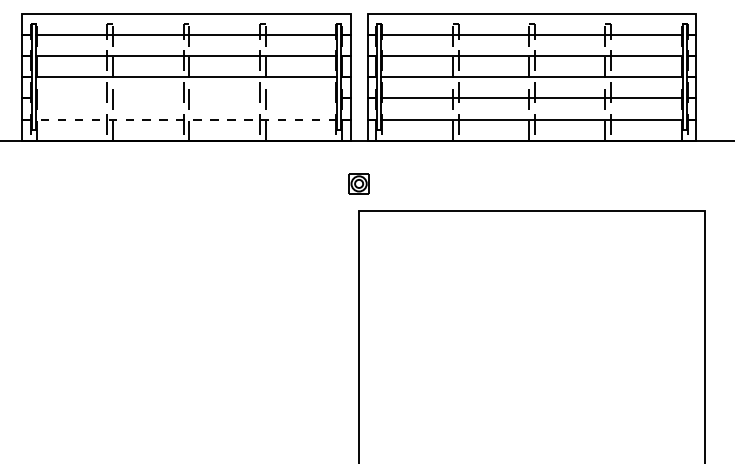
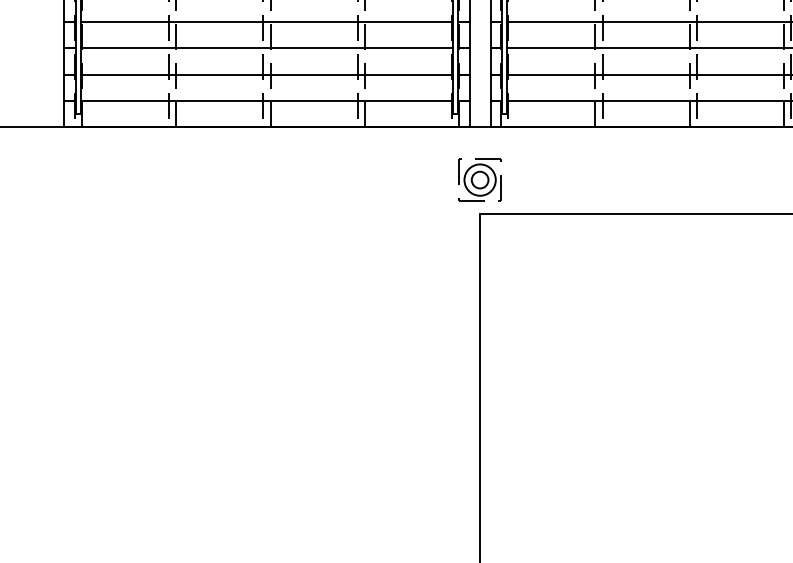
line: (186, 98) -> (266, 74), added
line: (186, 119) -> (266, 100), dashed -> solid
part: (358, 183) -> (479, 179), size x1.67

